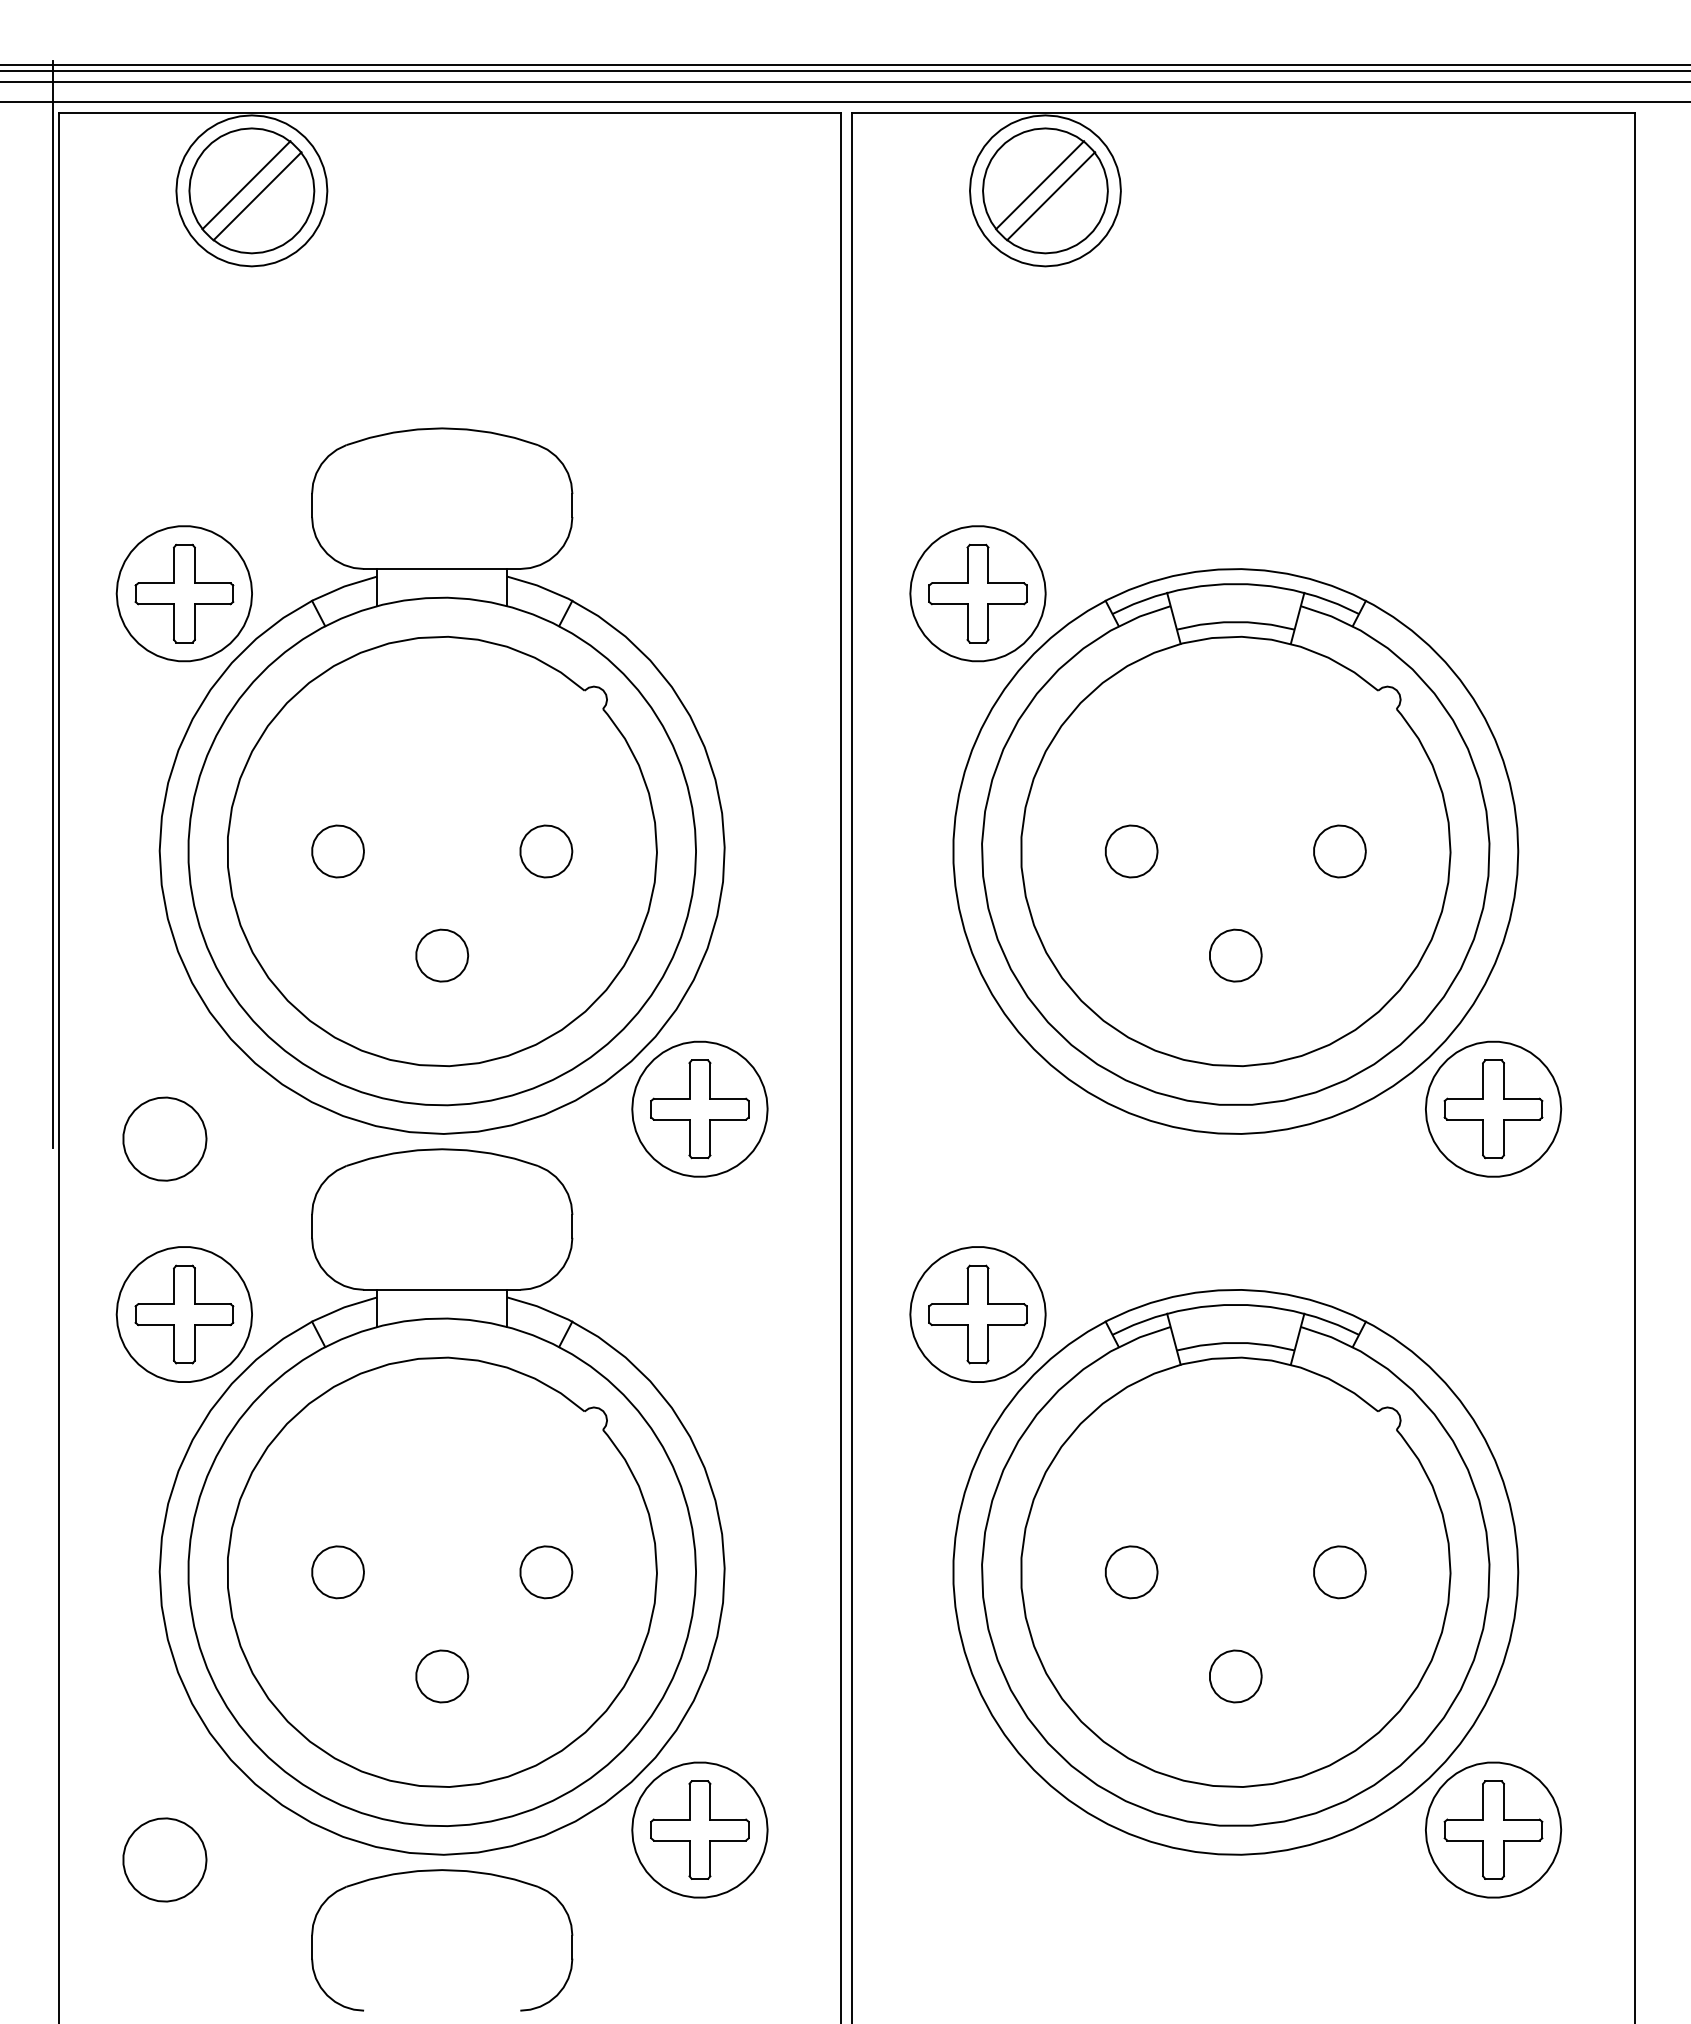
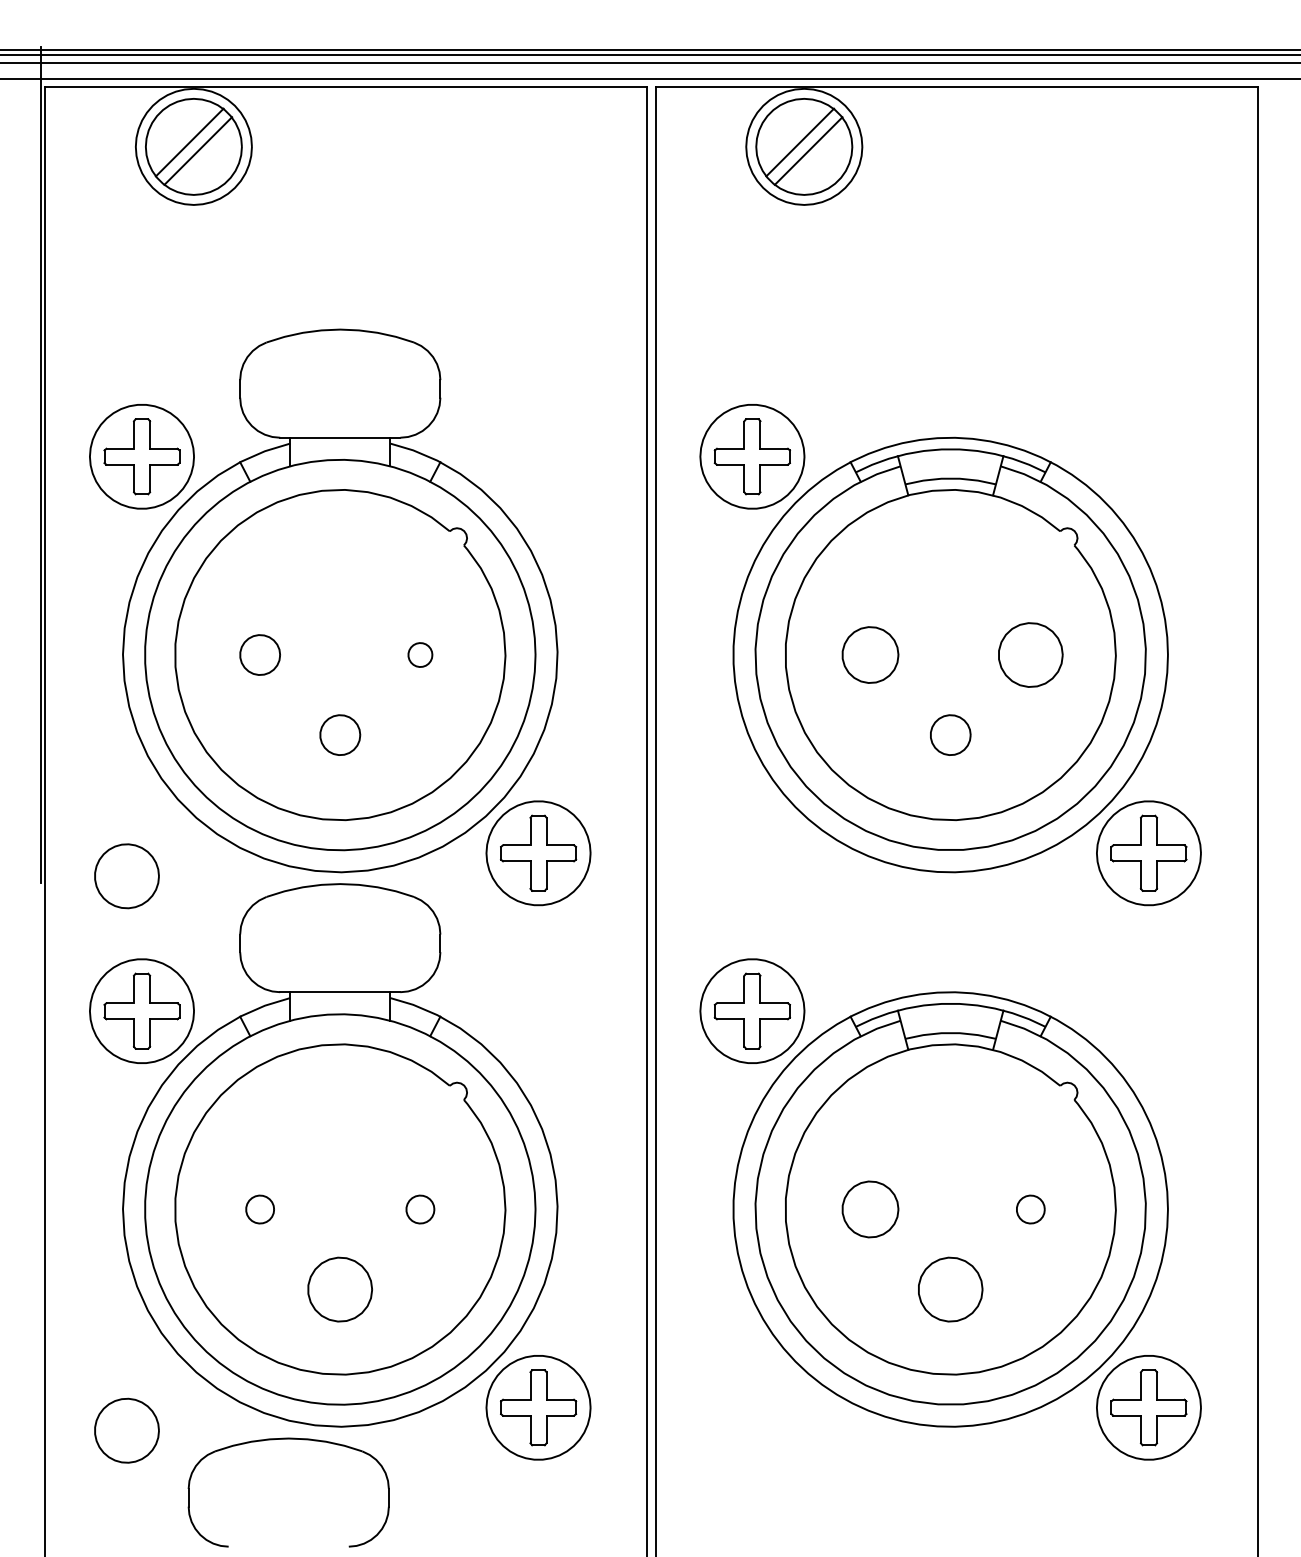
part: (546, 851) -> (420, 655), size x0.6
part: (1131, 851) -> (870, 655), size x1.4
part: (1339, 851) -> (1030, 655), size x1.6
part: (337, 1572) -> (259, 1209), size x0.7
part: (546, 1572) -> (420, 1209), size x0.7
part: (1131, 1572) -> (870, 1209), size x1.4
part: (1339, 1572) -> (1030, 1209), size x0.7
part: (442, 1676) -> (340, 1289), size x1.6
part: (1235, 1676) -> (950, 1289), size x1.6
part: (444, 1871) -> (290, 1439), moved

